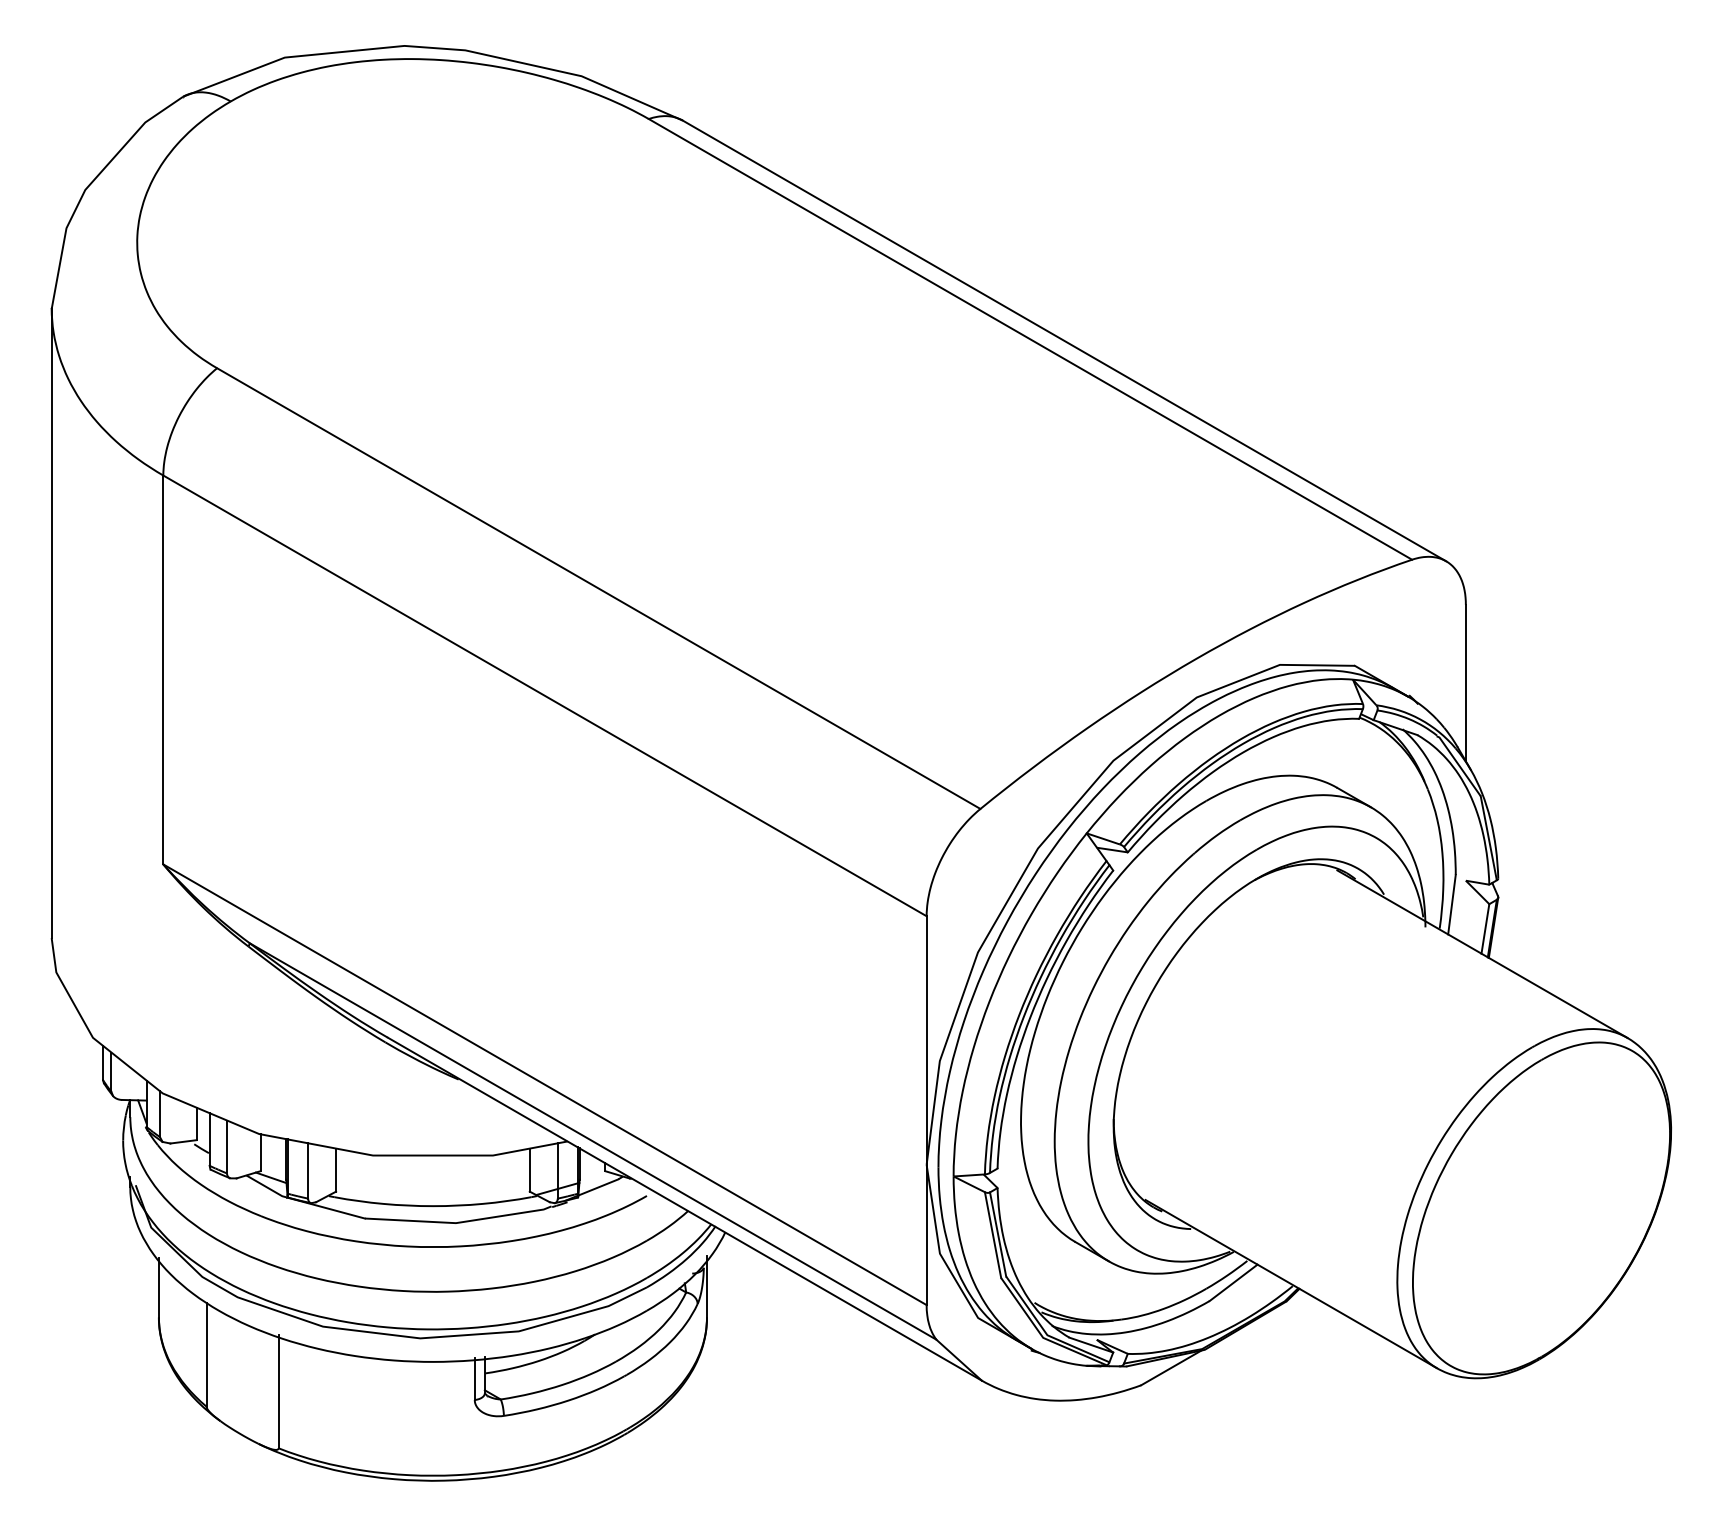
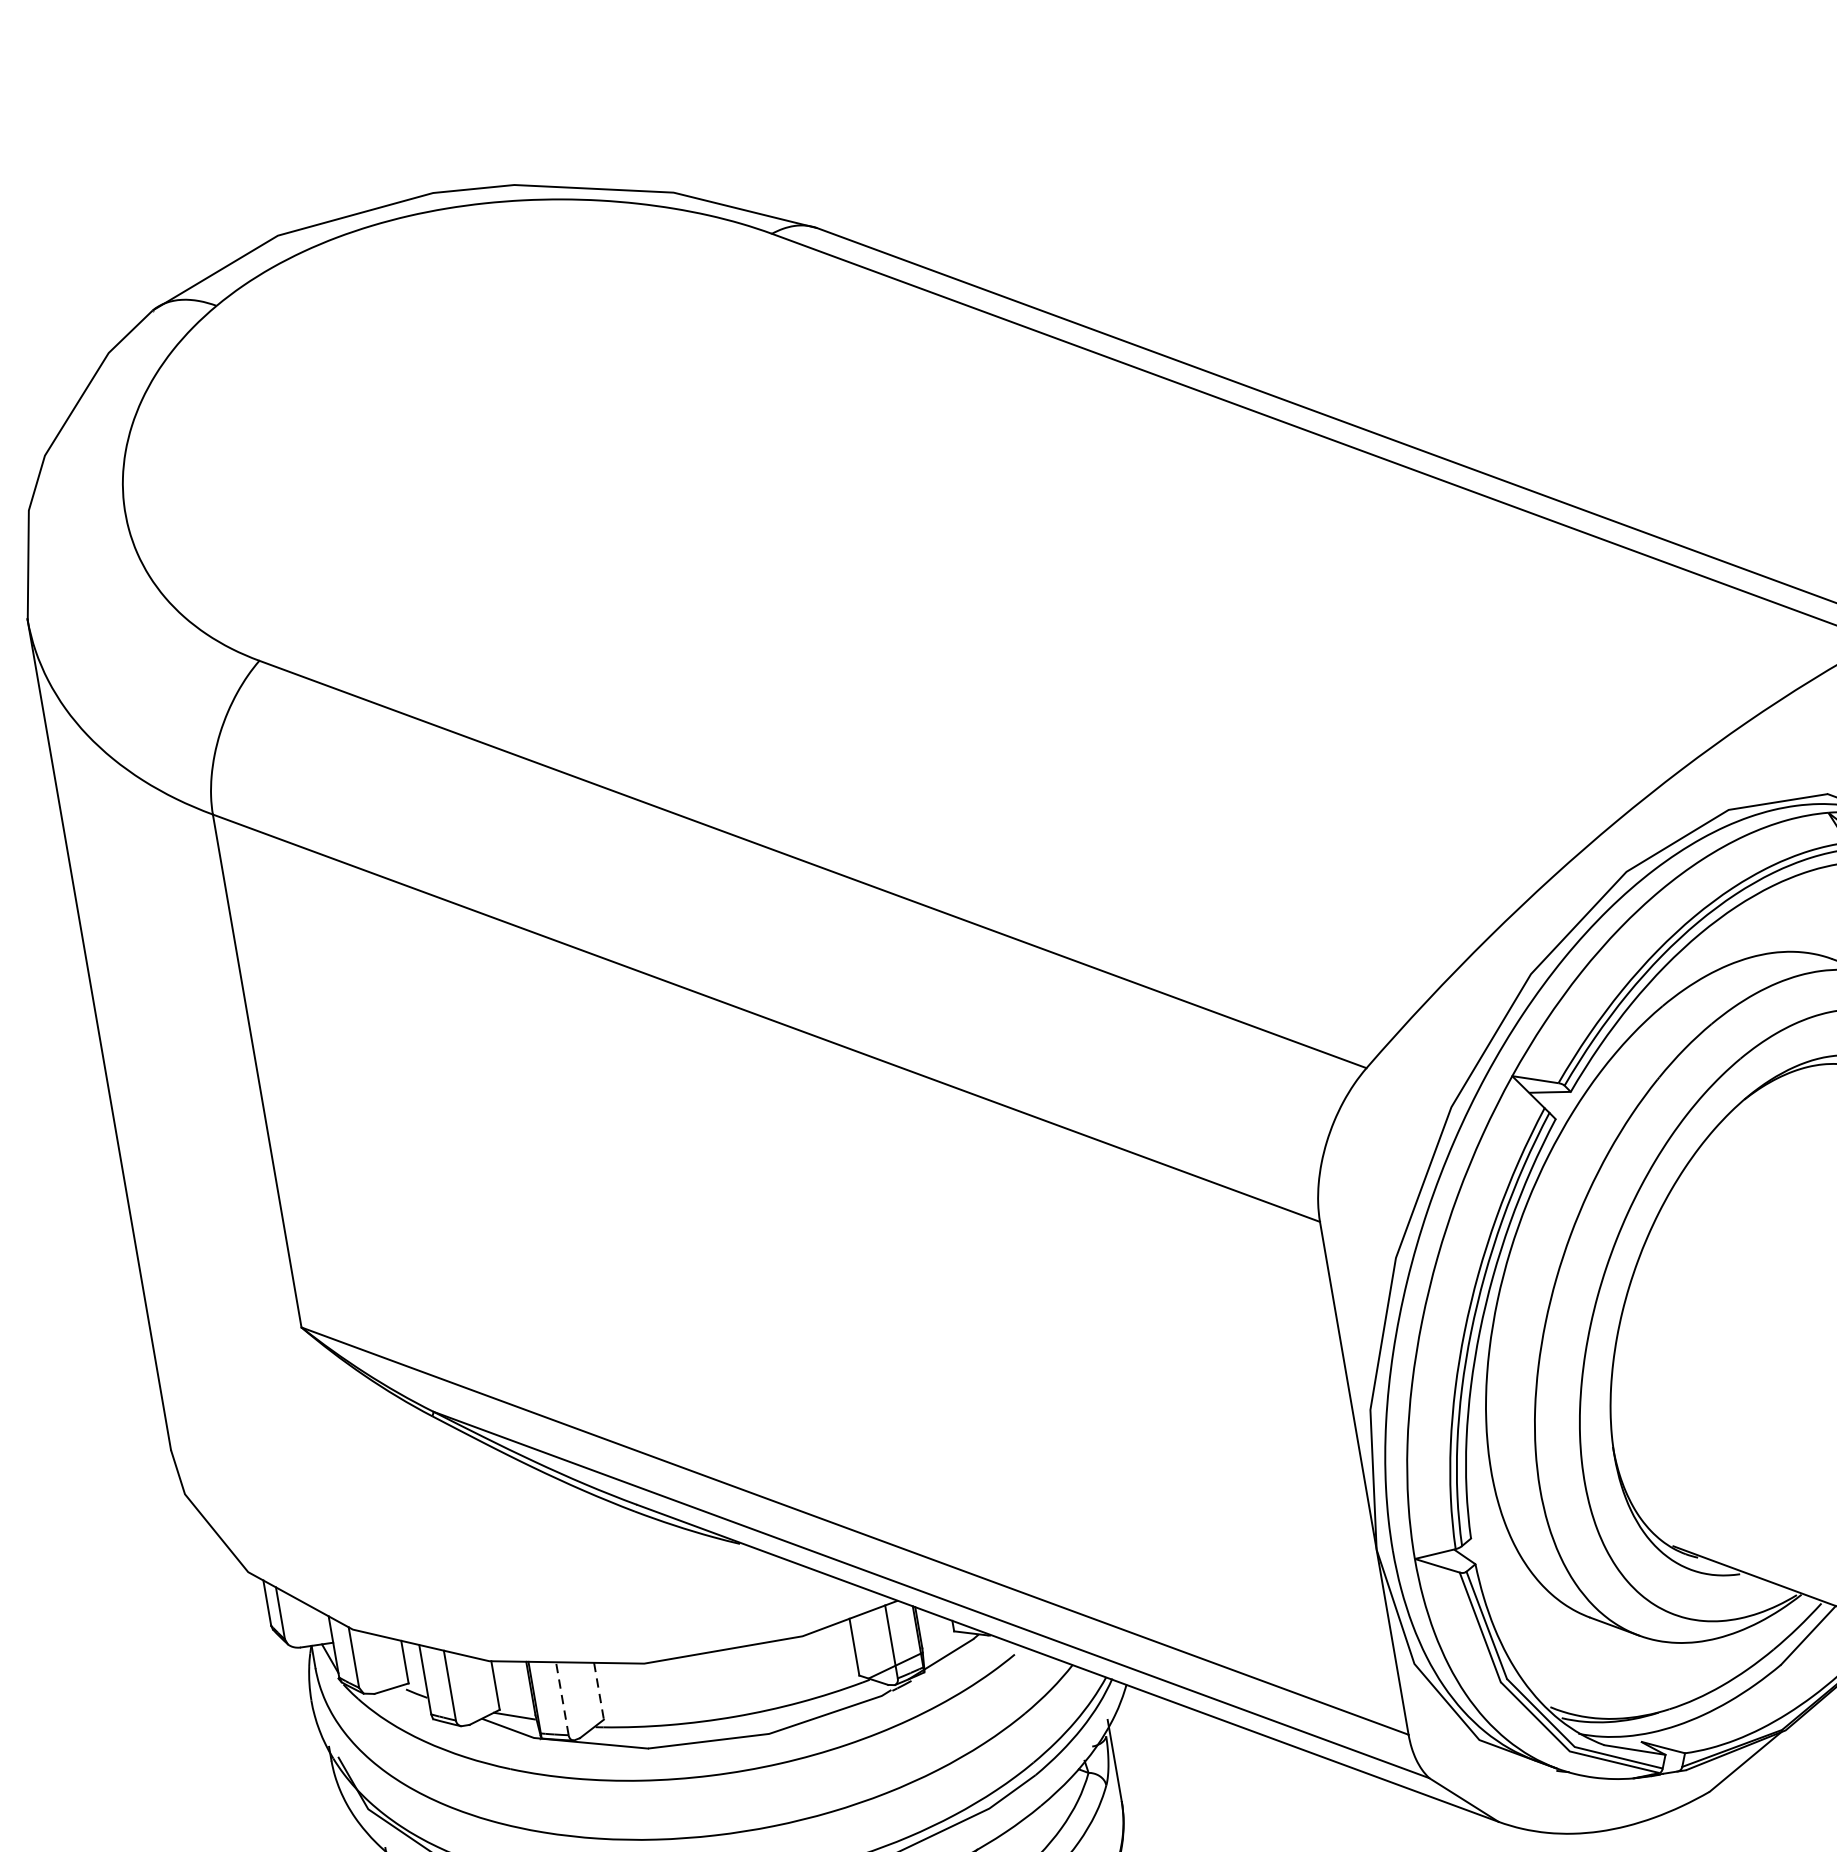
line: (308, 1170) -> (562, 1698), solid -> dashed
line: (336, 1170) -> (599, 1691), solid -> dashed

